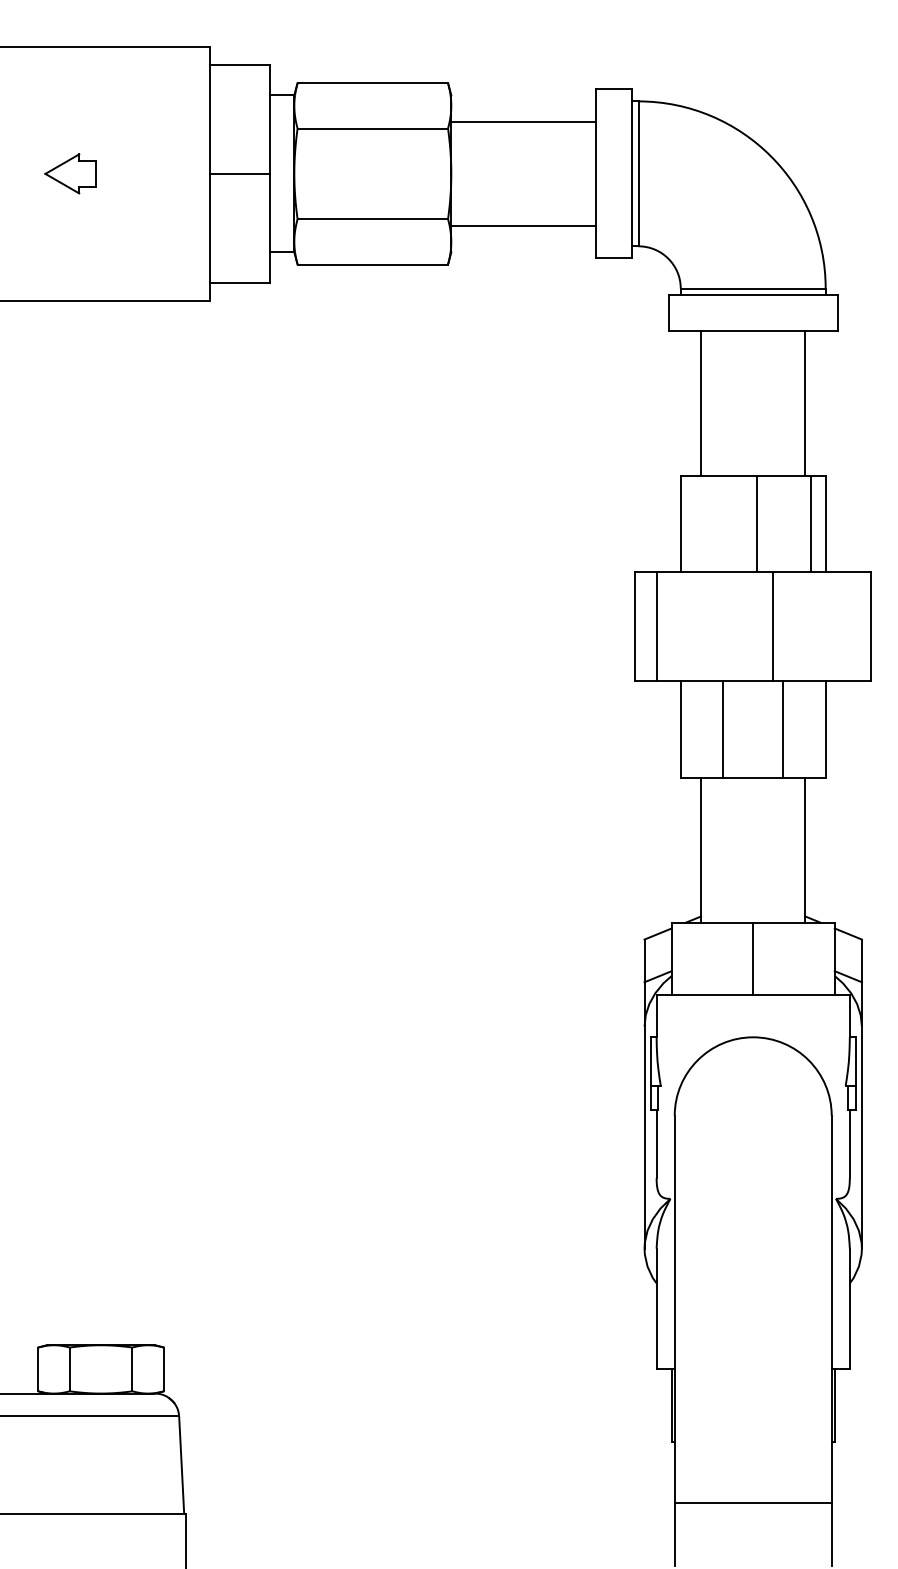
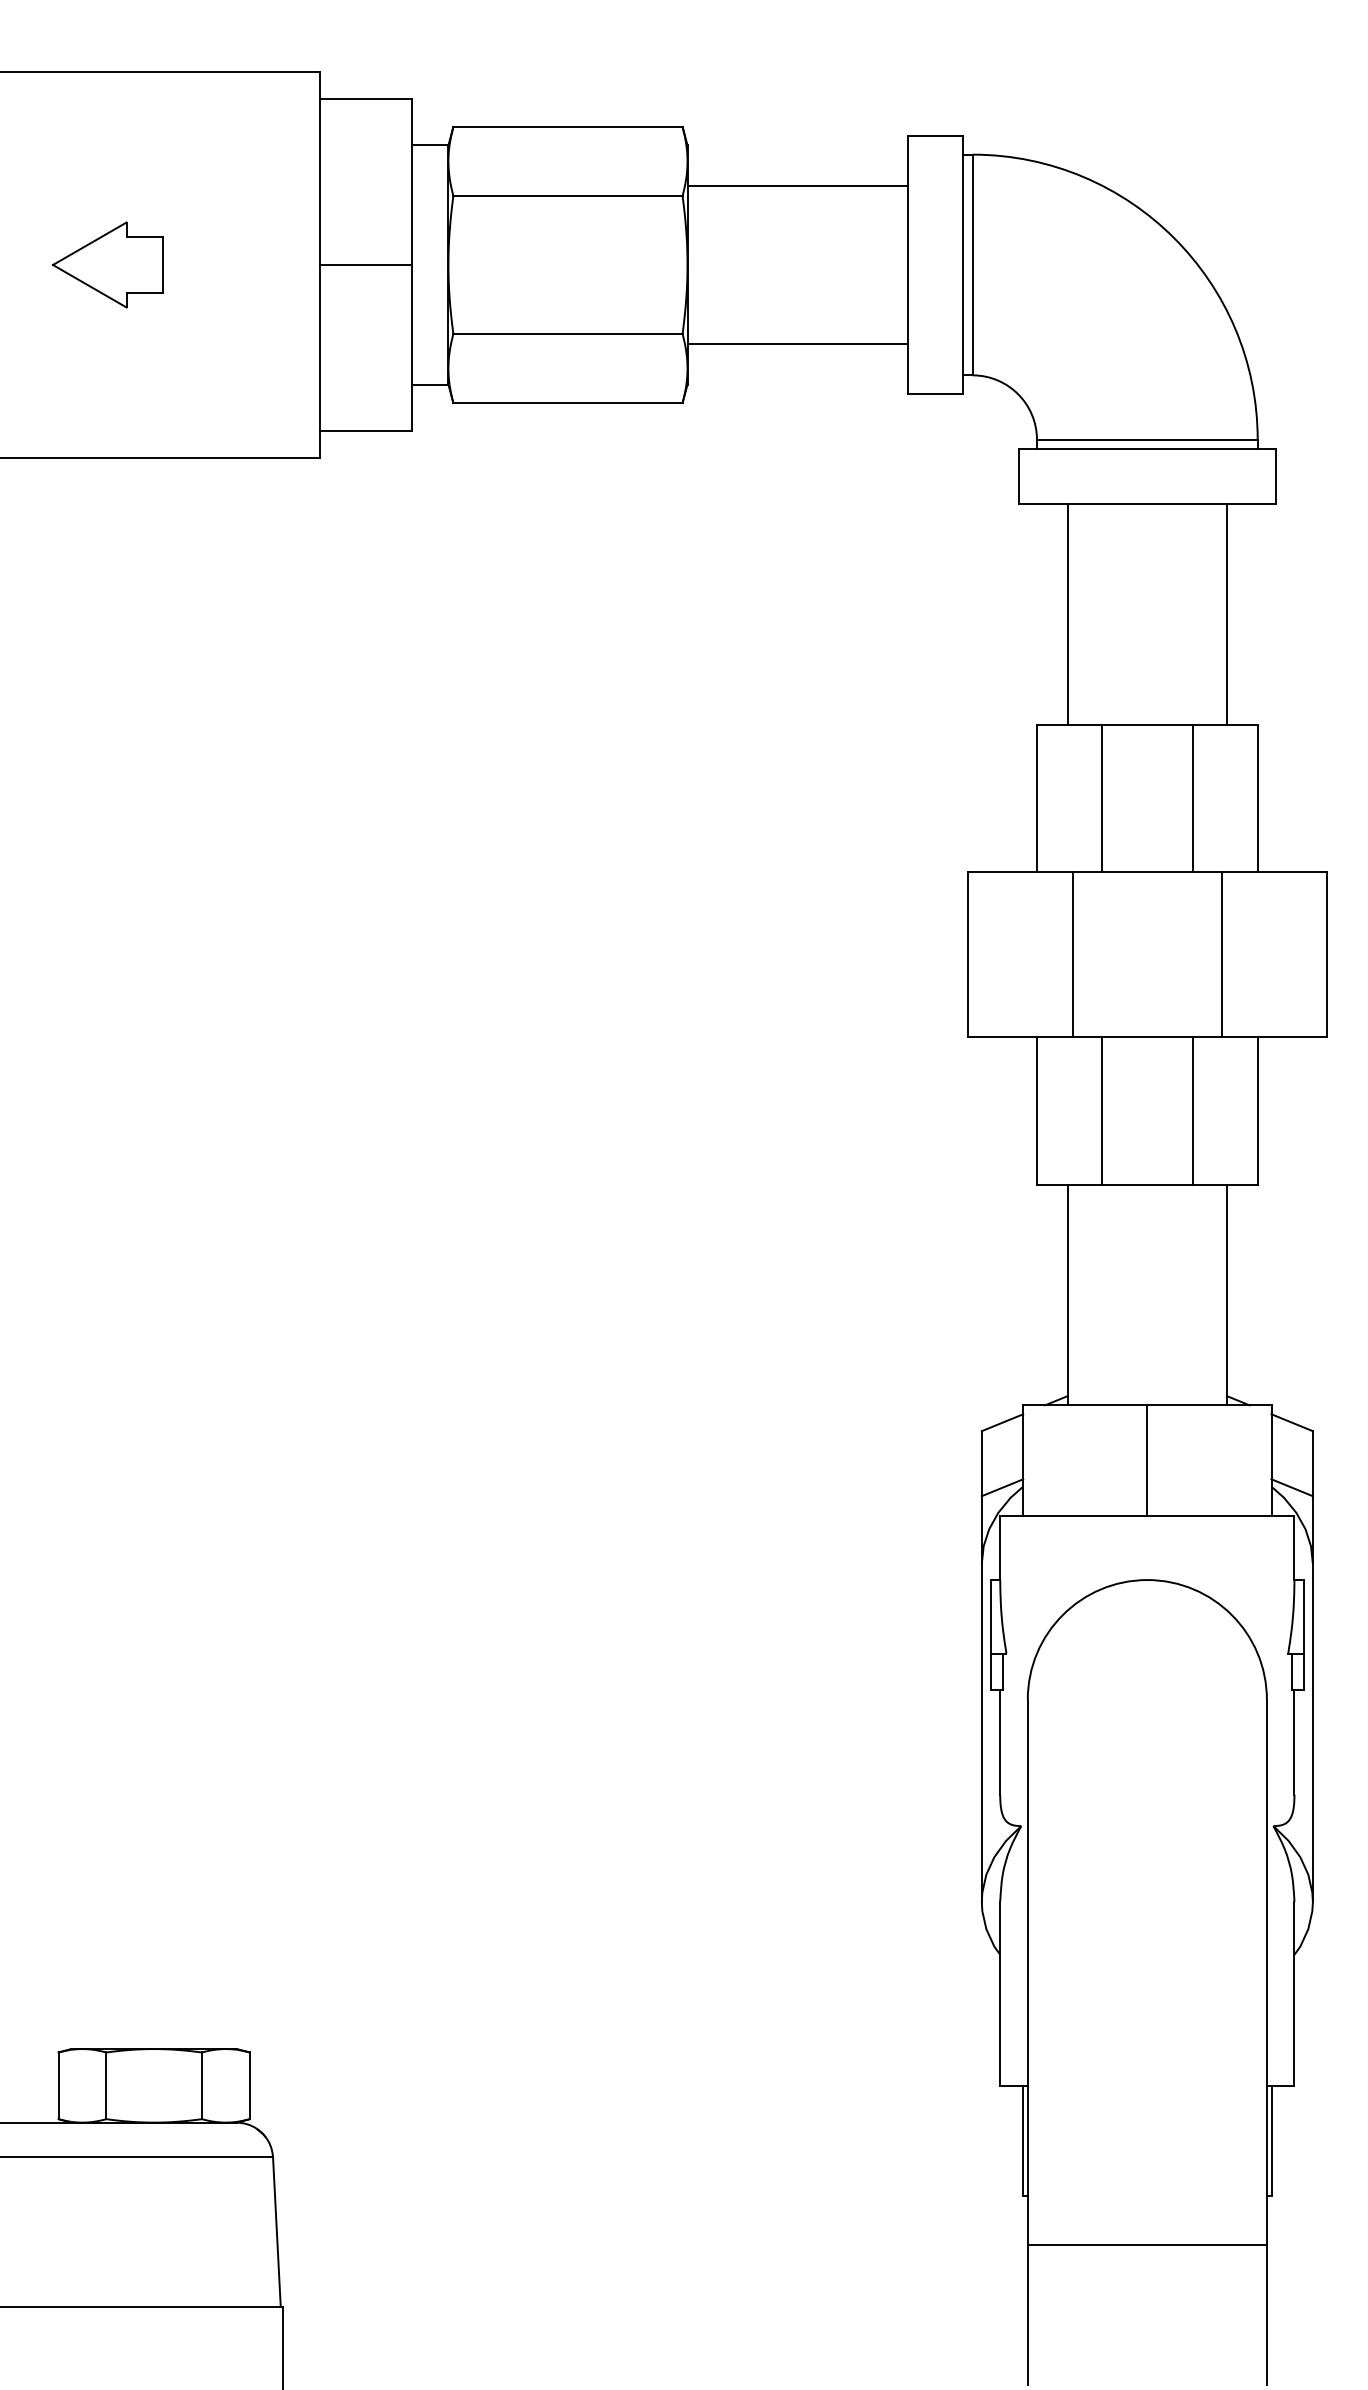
part: (70, 173) -> (107, 264), size x1.43
line: (757, 523) -> (1102, 797), moved
line: (811, 523) -> (1193, 797), moved
line: (657, 626) -> (1073, 954), moved
line: (773, 626) -> (1222, 954), moved
line: (752, 1502) -> (1146, 2244), moved

